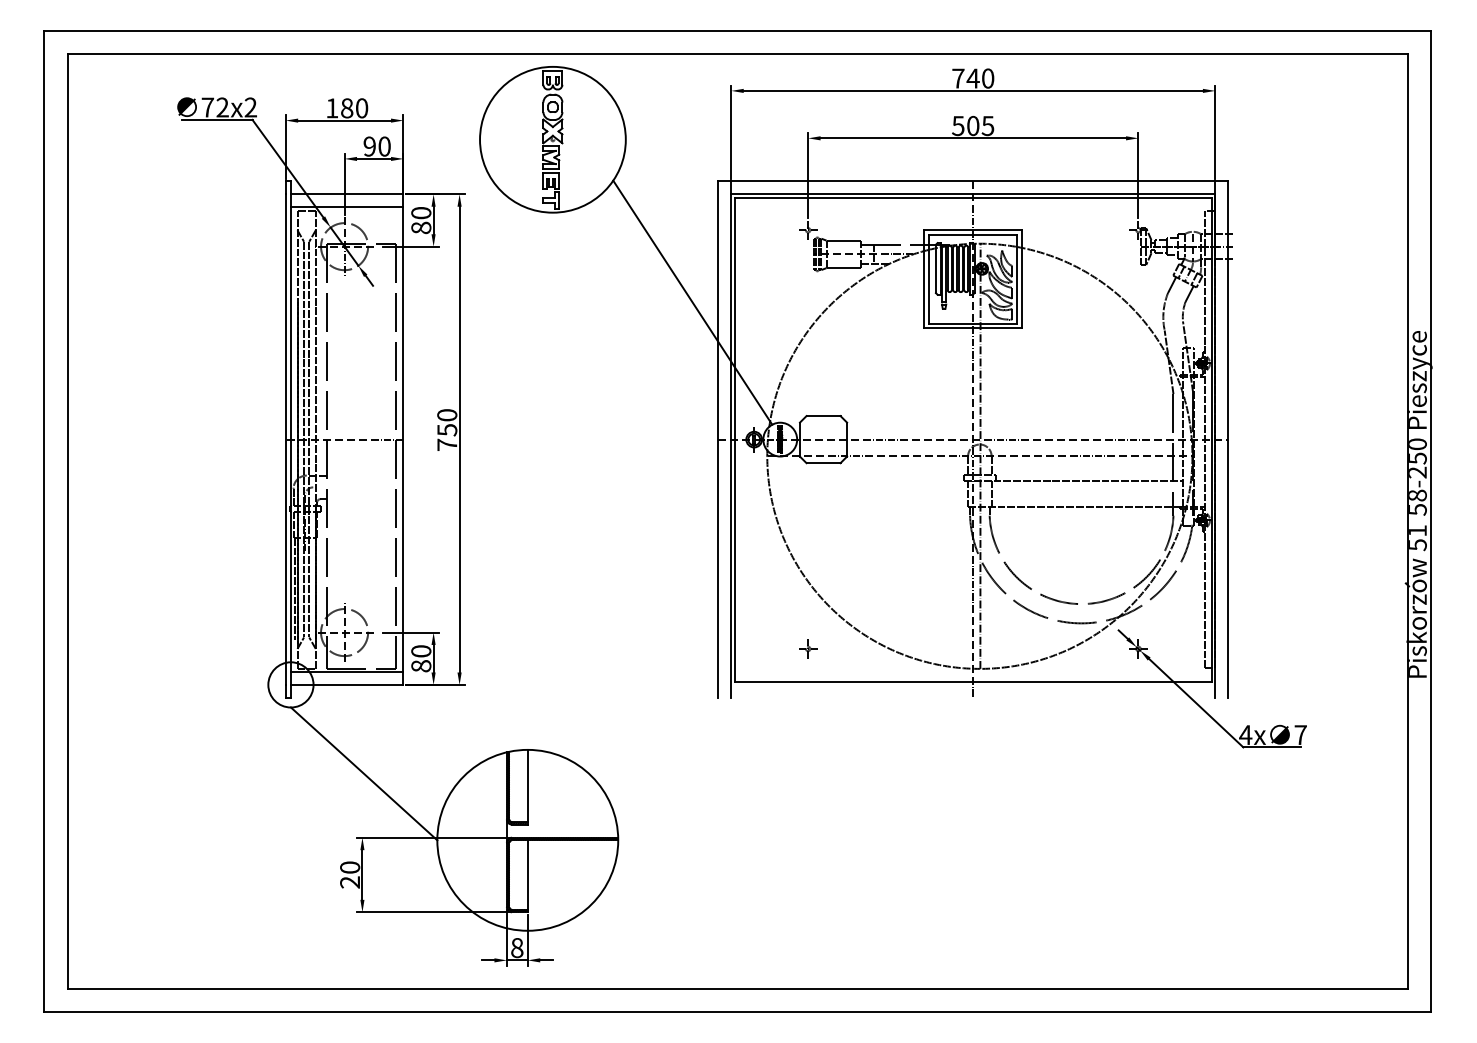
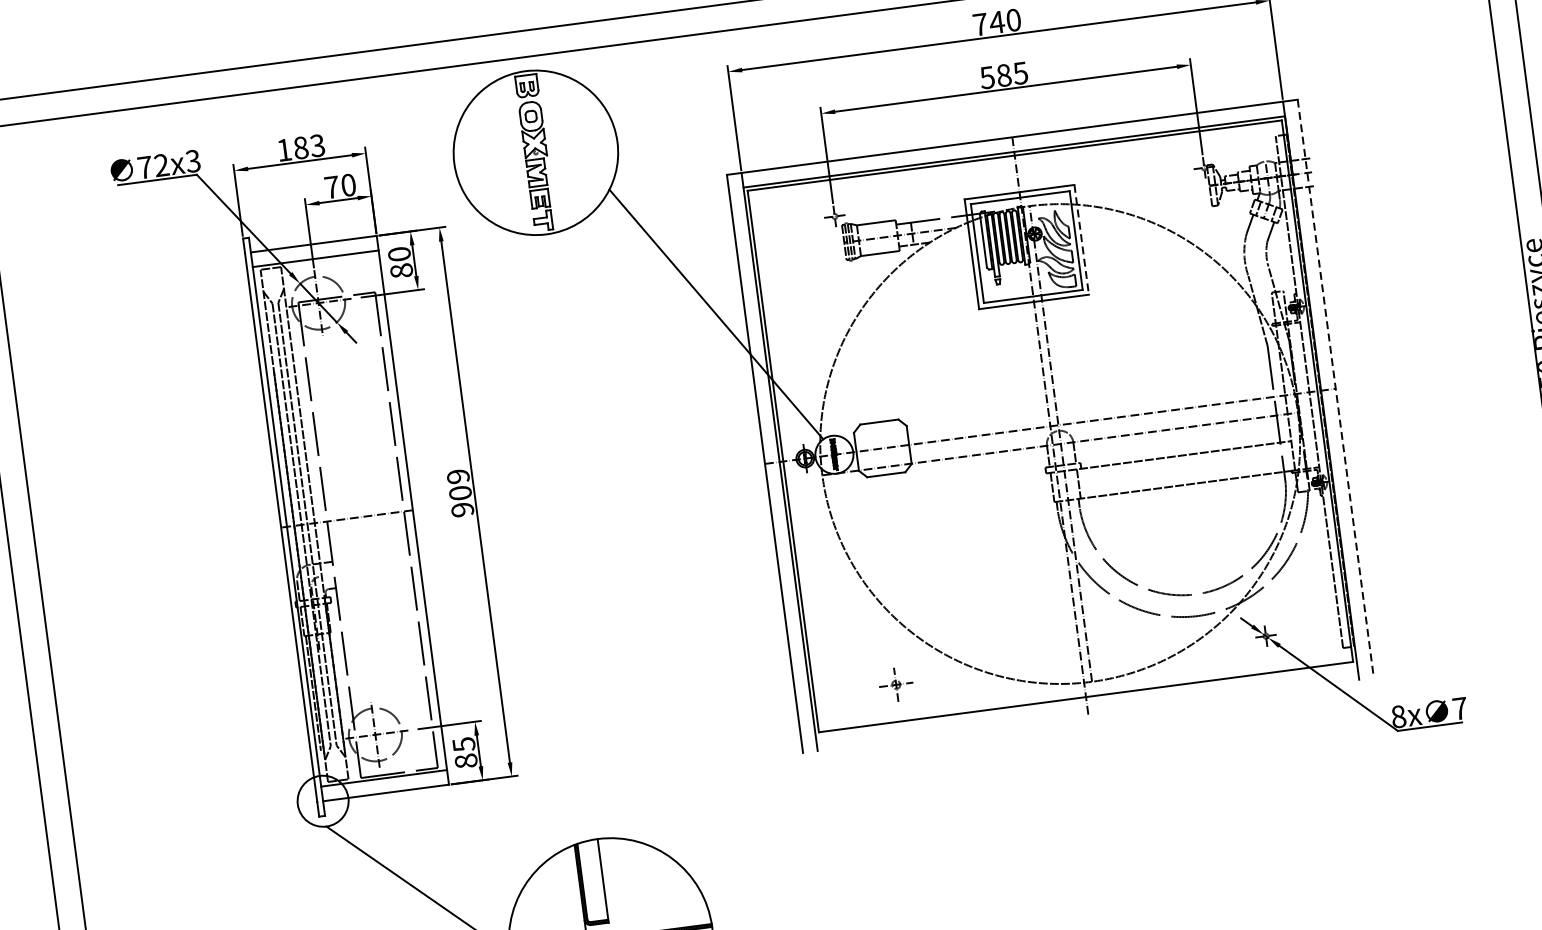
text: (250, 107) -> (192, 161), 72x2 -> 72x3
text: (361, 108) -> (317, 146), 180 -> 183
text: (973, 125) -> (1004, 74), 505 -> 585
text: (369, 146) -> (331, 187), 90 -> 70
line: (1022, 279) -> (1081, 239), solid -> dashed
text: (447, 430) -> (460, 493), 750 -> 909
line: (1228, 440) -> (1336, 389), solid -> dashed
part: (808, 648) -> (896, 684), size x1.6
text: (421, 651) -> (464, 744), 80 -> 85
text: (1245, 735) -> (1398, 717), 4x -> 8x

